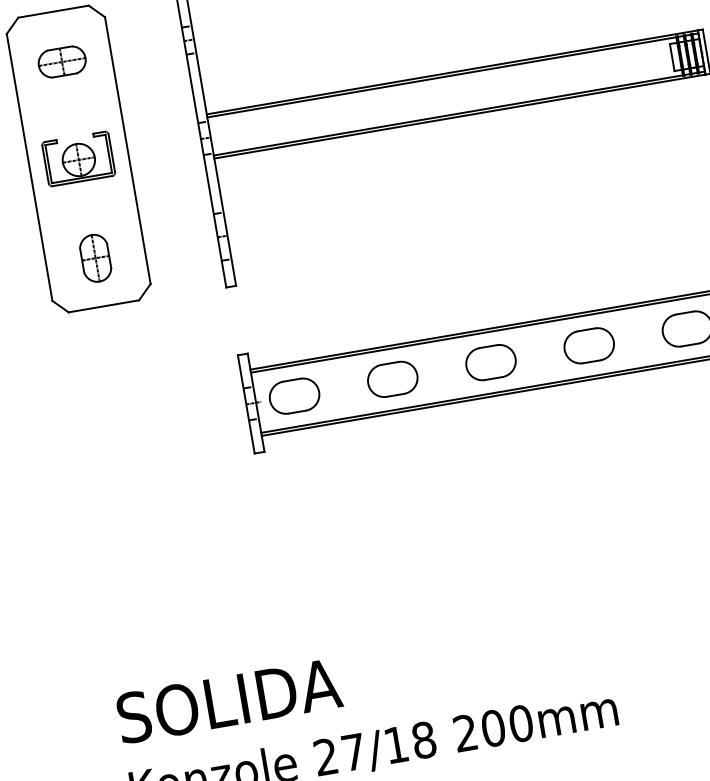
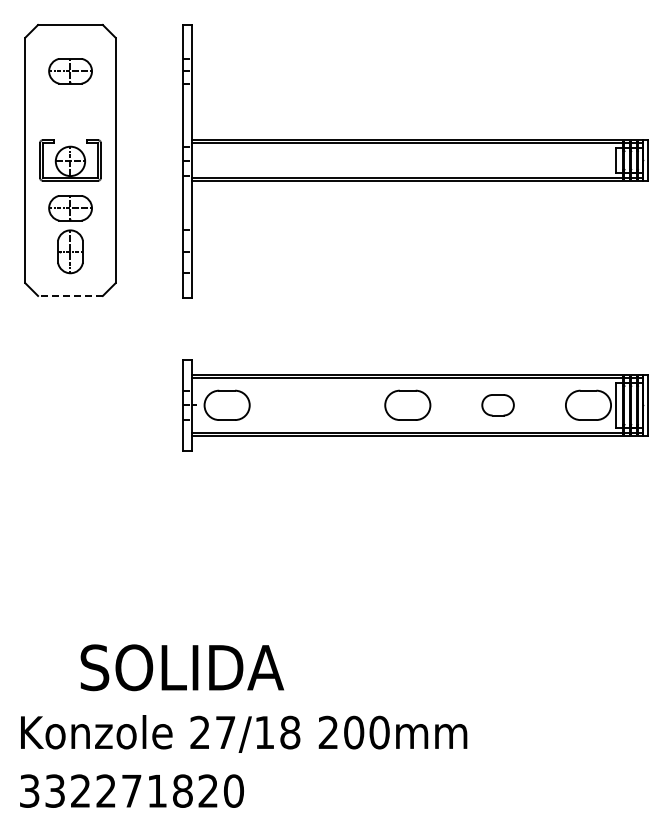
part: (87, 211) -> (70, 208), added
line: (102, 306) -> (69, 295), solid -> dashed
part: (588, 344) -> (497, 404), size x0.7
part: (392, 378) -> (317, 404), removed
text: (228, 700) -> (181, 667), moved

